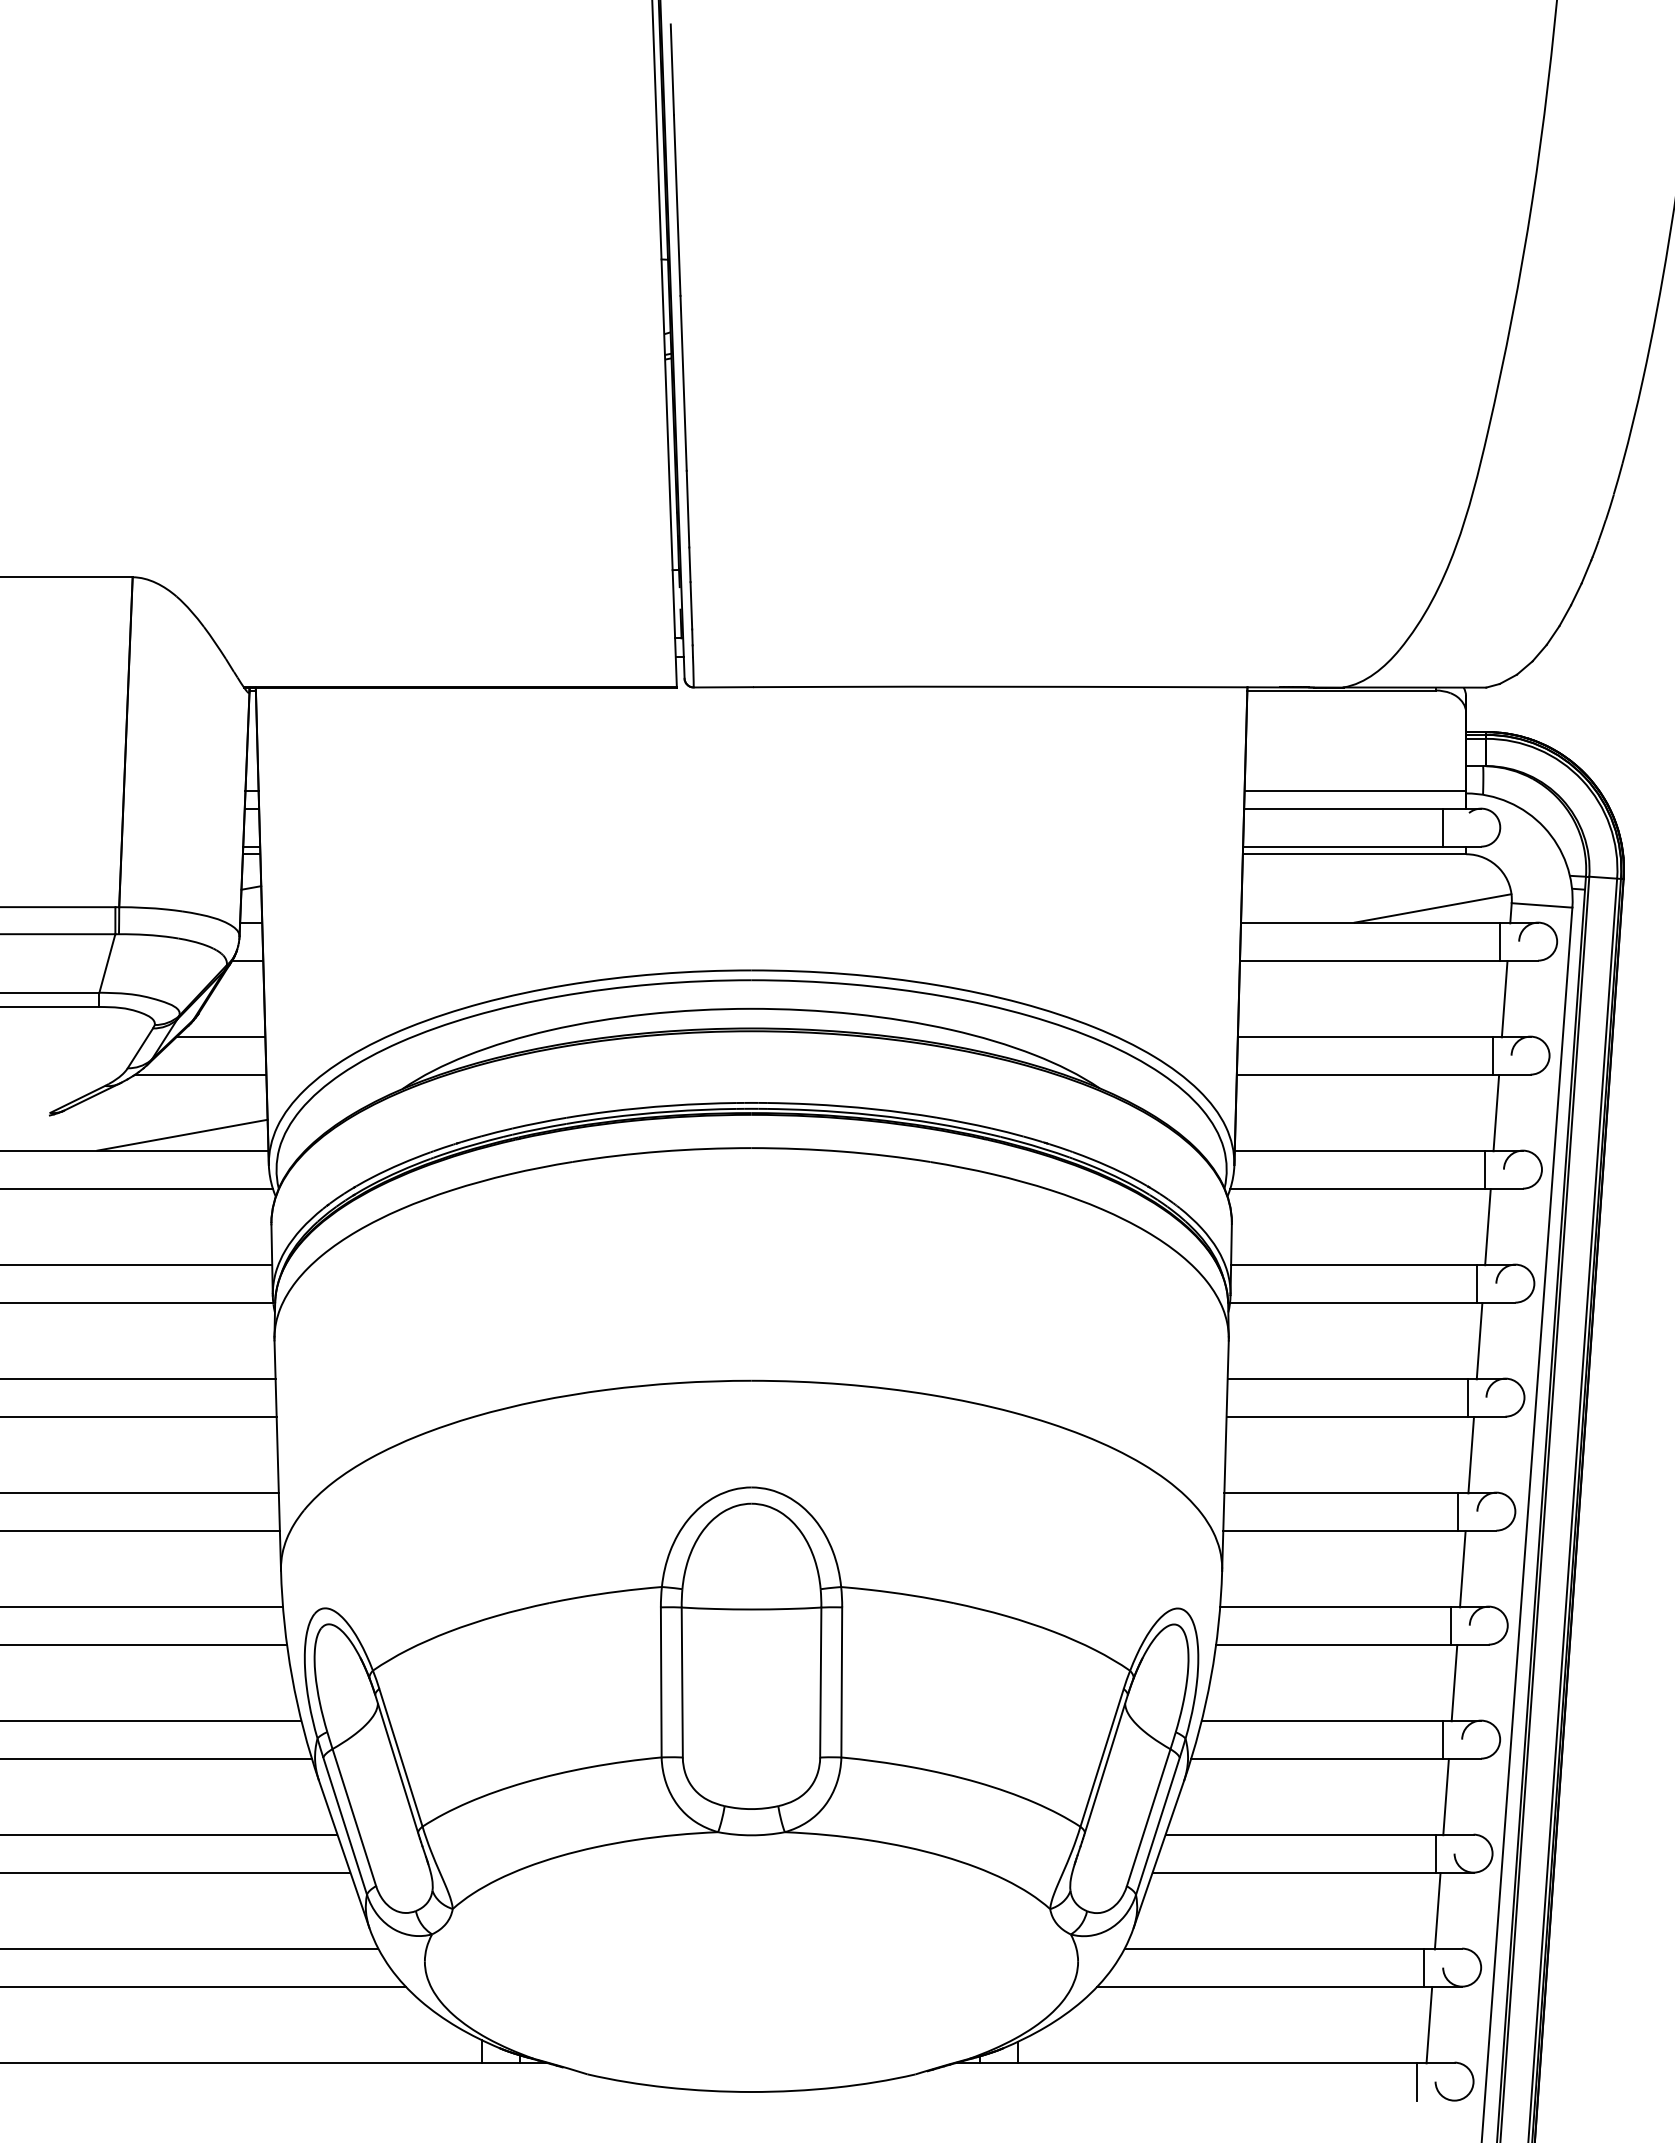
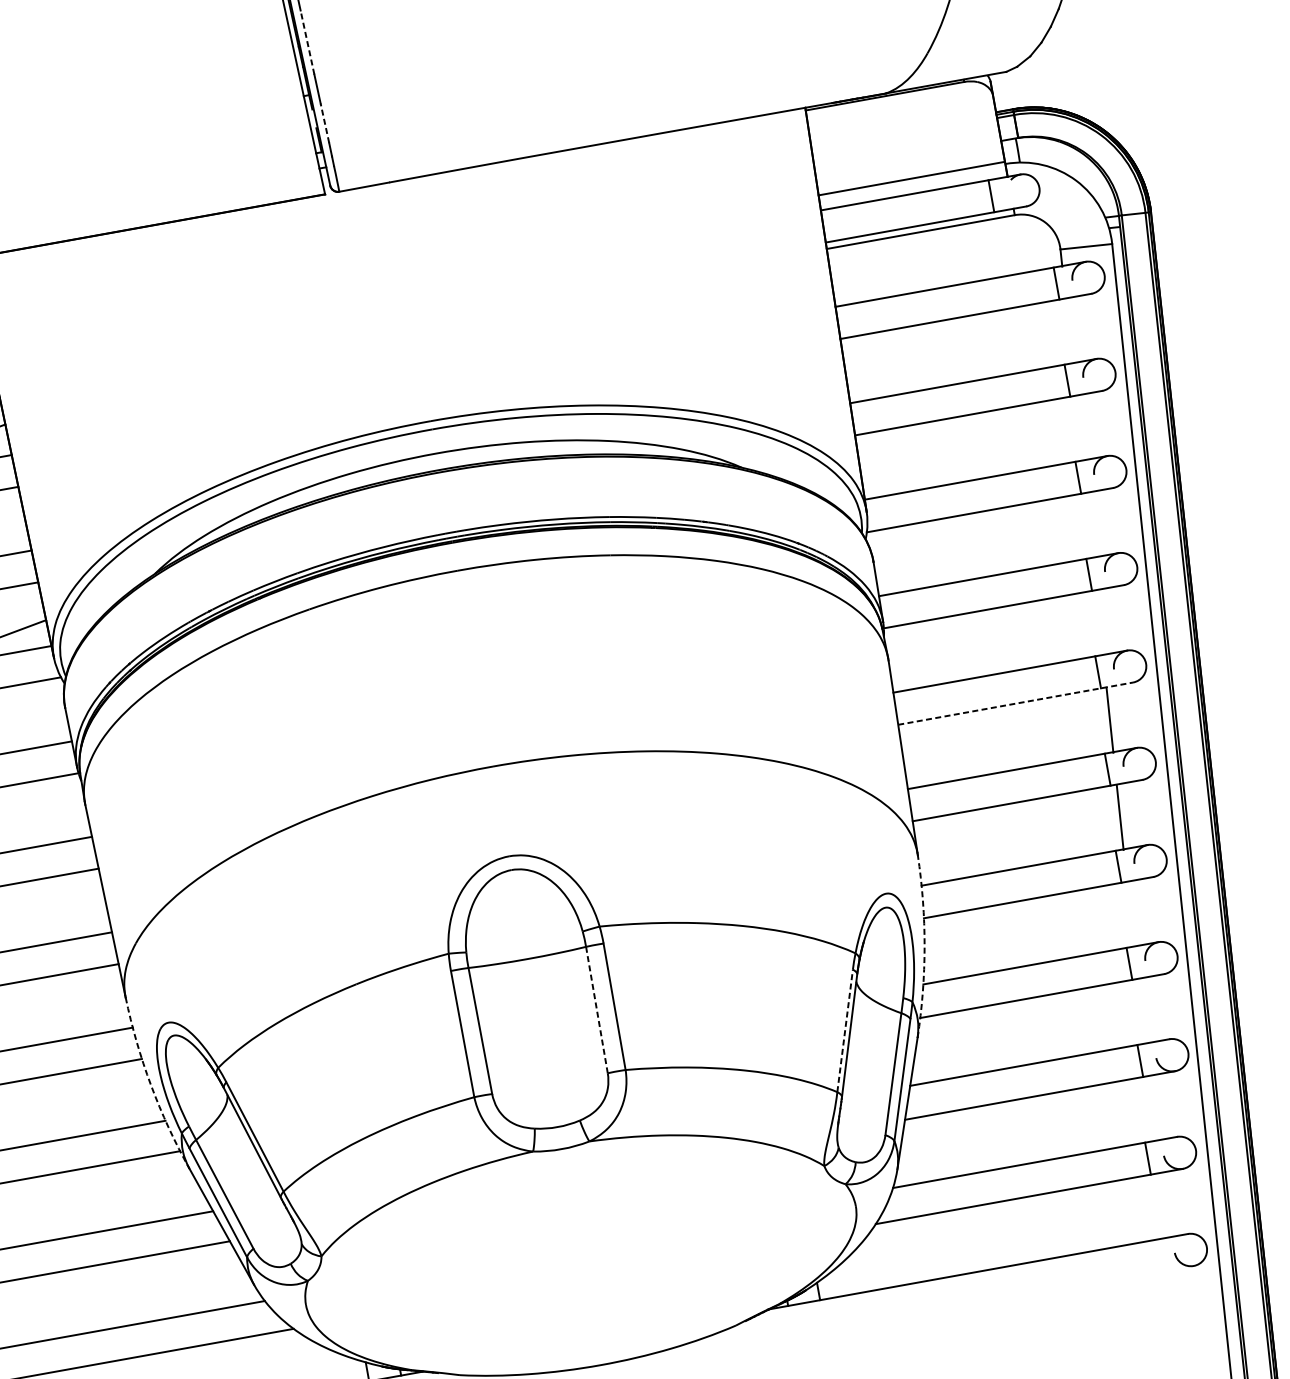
line: (688, 508) -> (307, 41), solid -> dashed
line: (691, 605) -> (325, 123), solid -> dashed
line: (1432, 908) -> (994, 265), removed
line: (1504, 999) -> (1068, 331), removed
line: (1496, 1113) -> (1079, 428), removed
line: (1487, 1227) -> (1089, 526), removed
line: (1479, 1341) -> (1099, 623), removed
line: (1366, 1416) -> (1015, 703), solid -> dashed
arc: (292, 1677) -> (151, 1085), solid -> dashed
arc: (1211, 1677) -> (925, 946), solid -> dashed
line: (820, 1682) -> (596, 1010), solid -> dashed
line: (1454, 1683) -> (1130, 914), removed
line: (1102, 1757) -> (845, 1030), solid -> dashed
line: (1445, 1797) -> (1140, 1012), removed
line: (1437, 1911) -> (1150, 1109), removed
line: (1429, 2025) -> (1161, 1206), removed
line: (1416, 2081) -> (1158, 1255), removed

